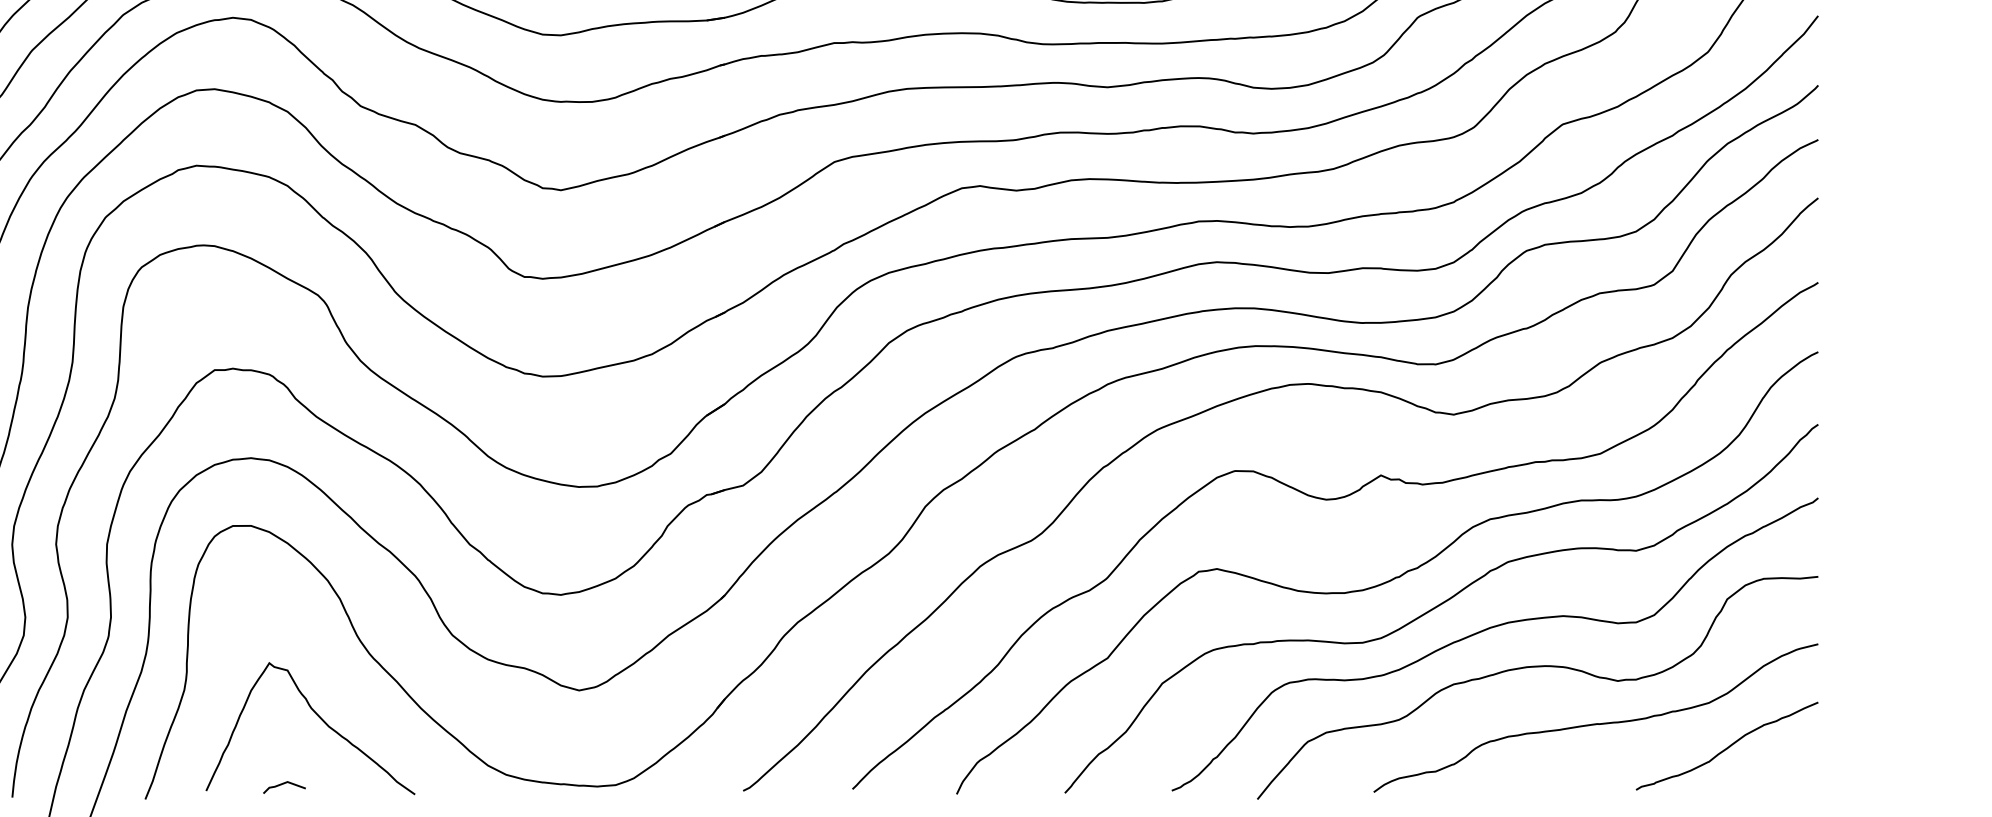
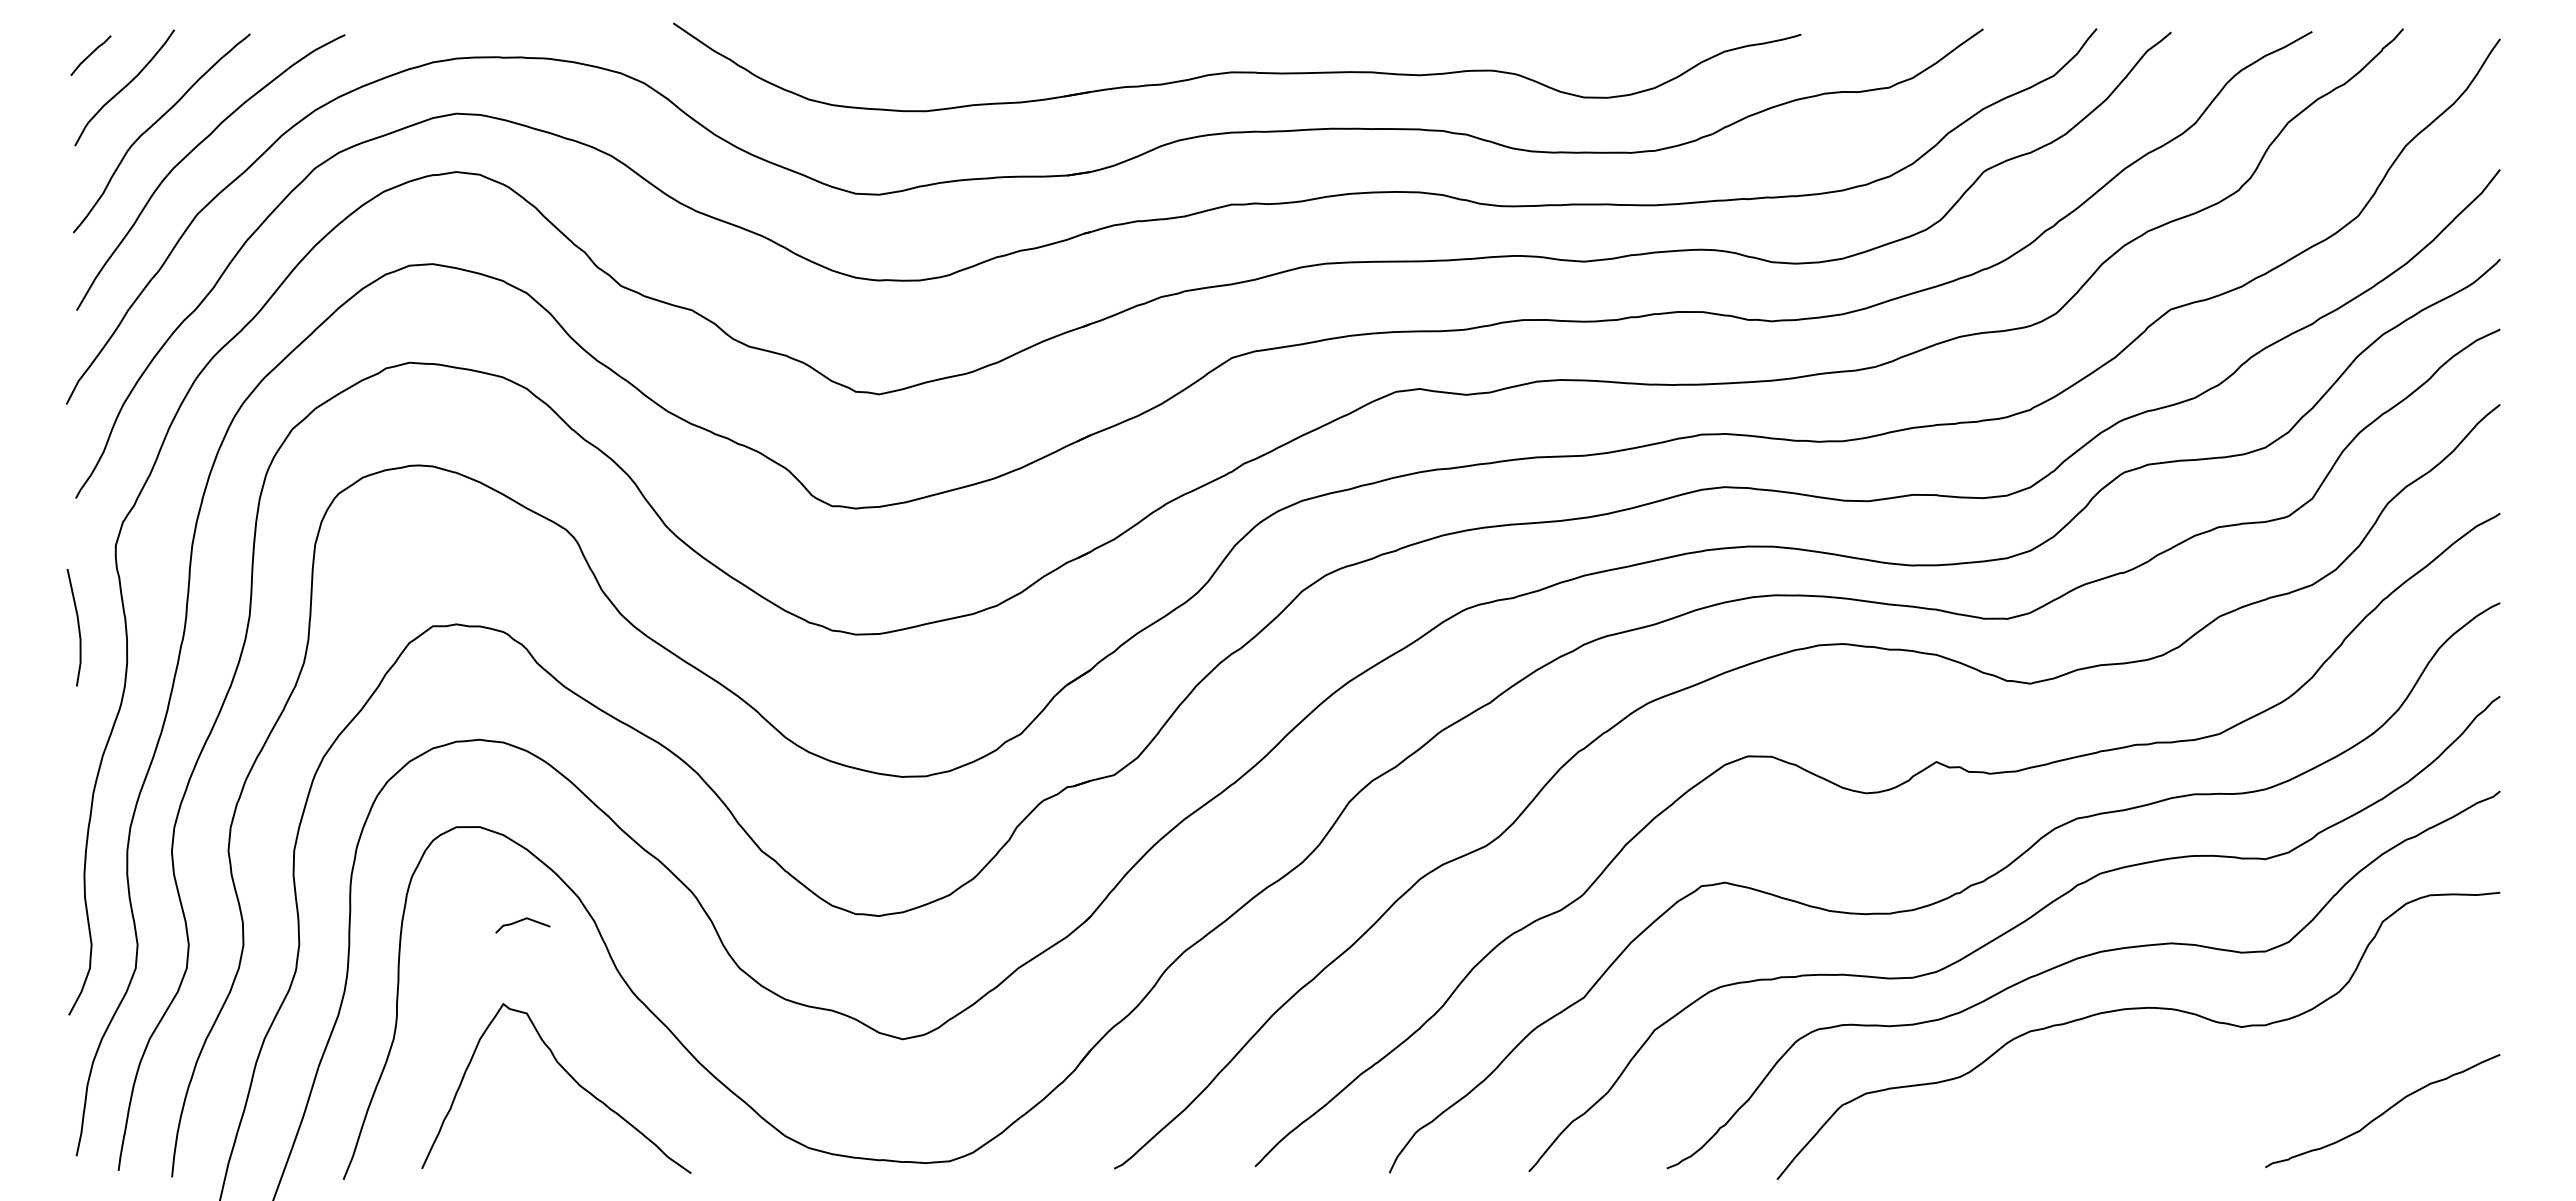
curve: (1595, 723) -> (2213, 1081), removed
line: (283, 784) -> (521, 921), moved

